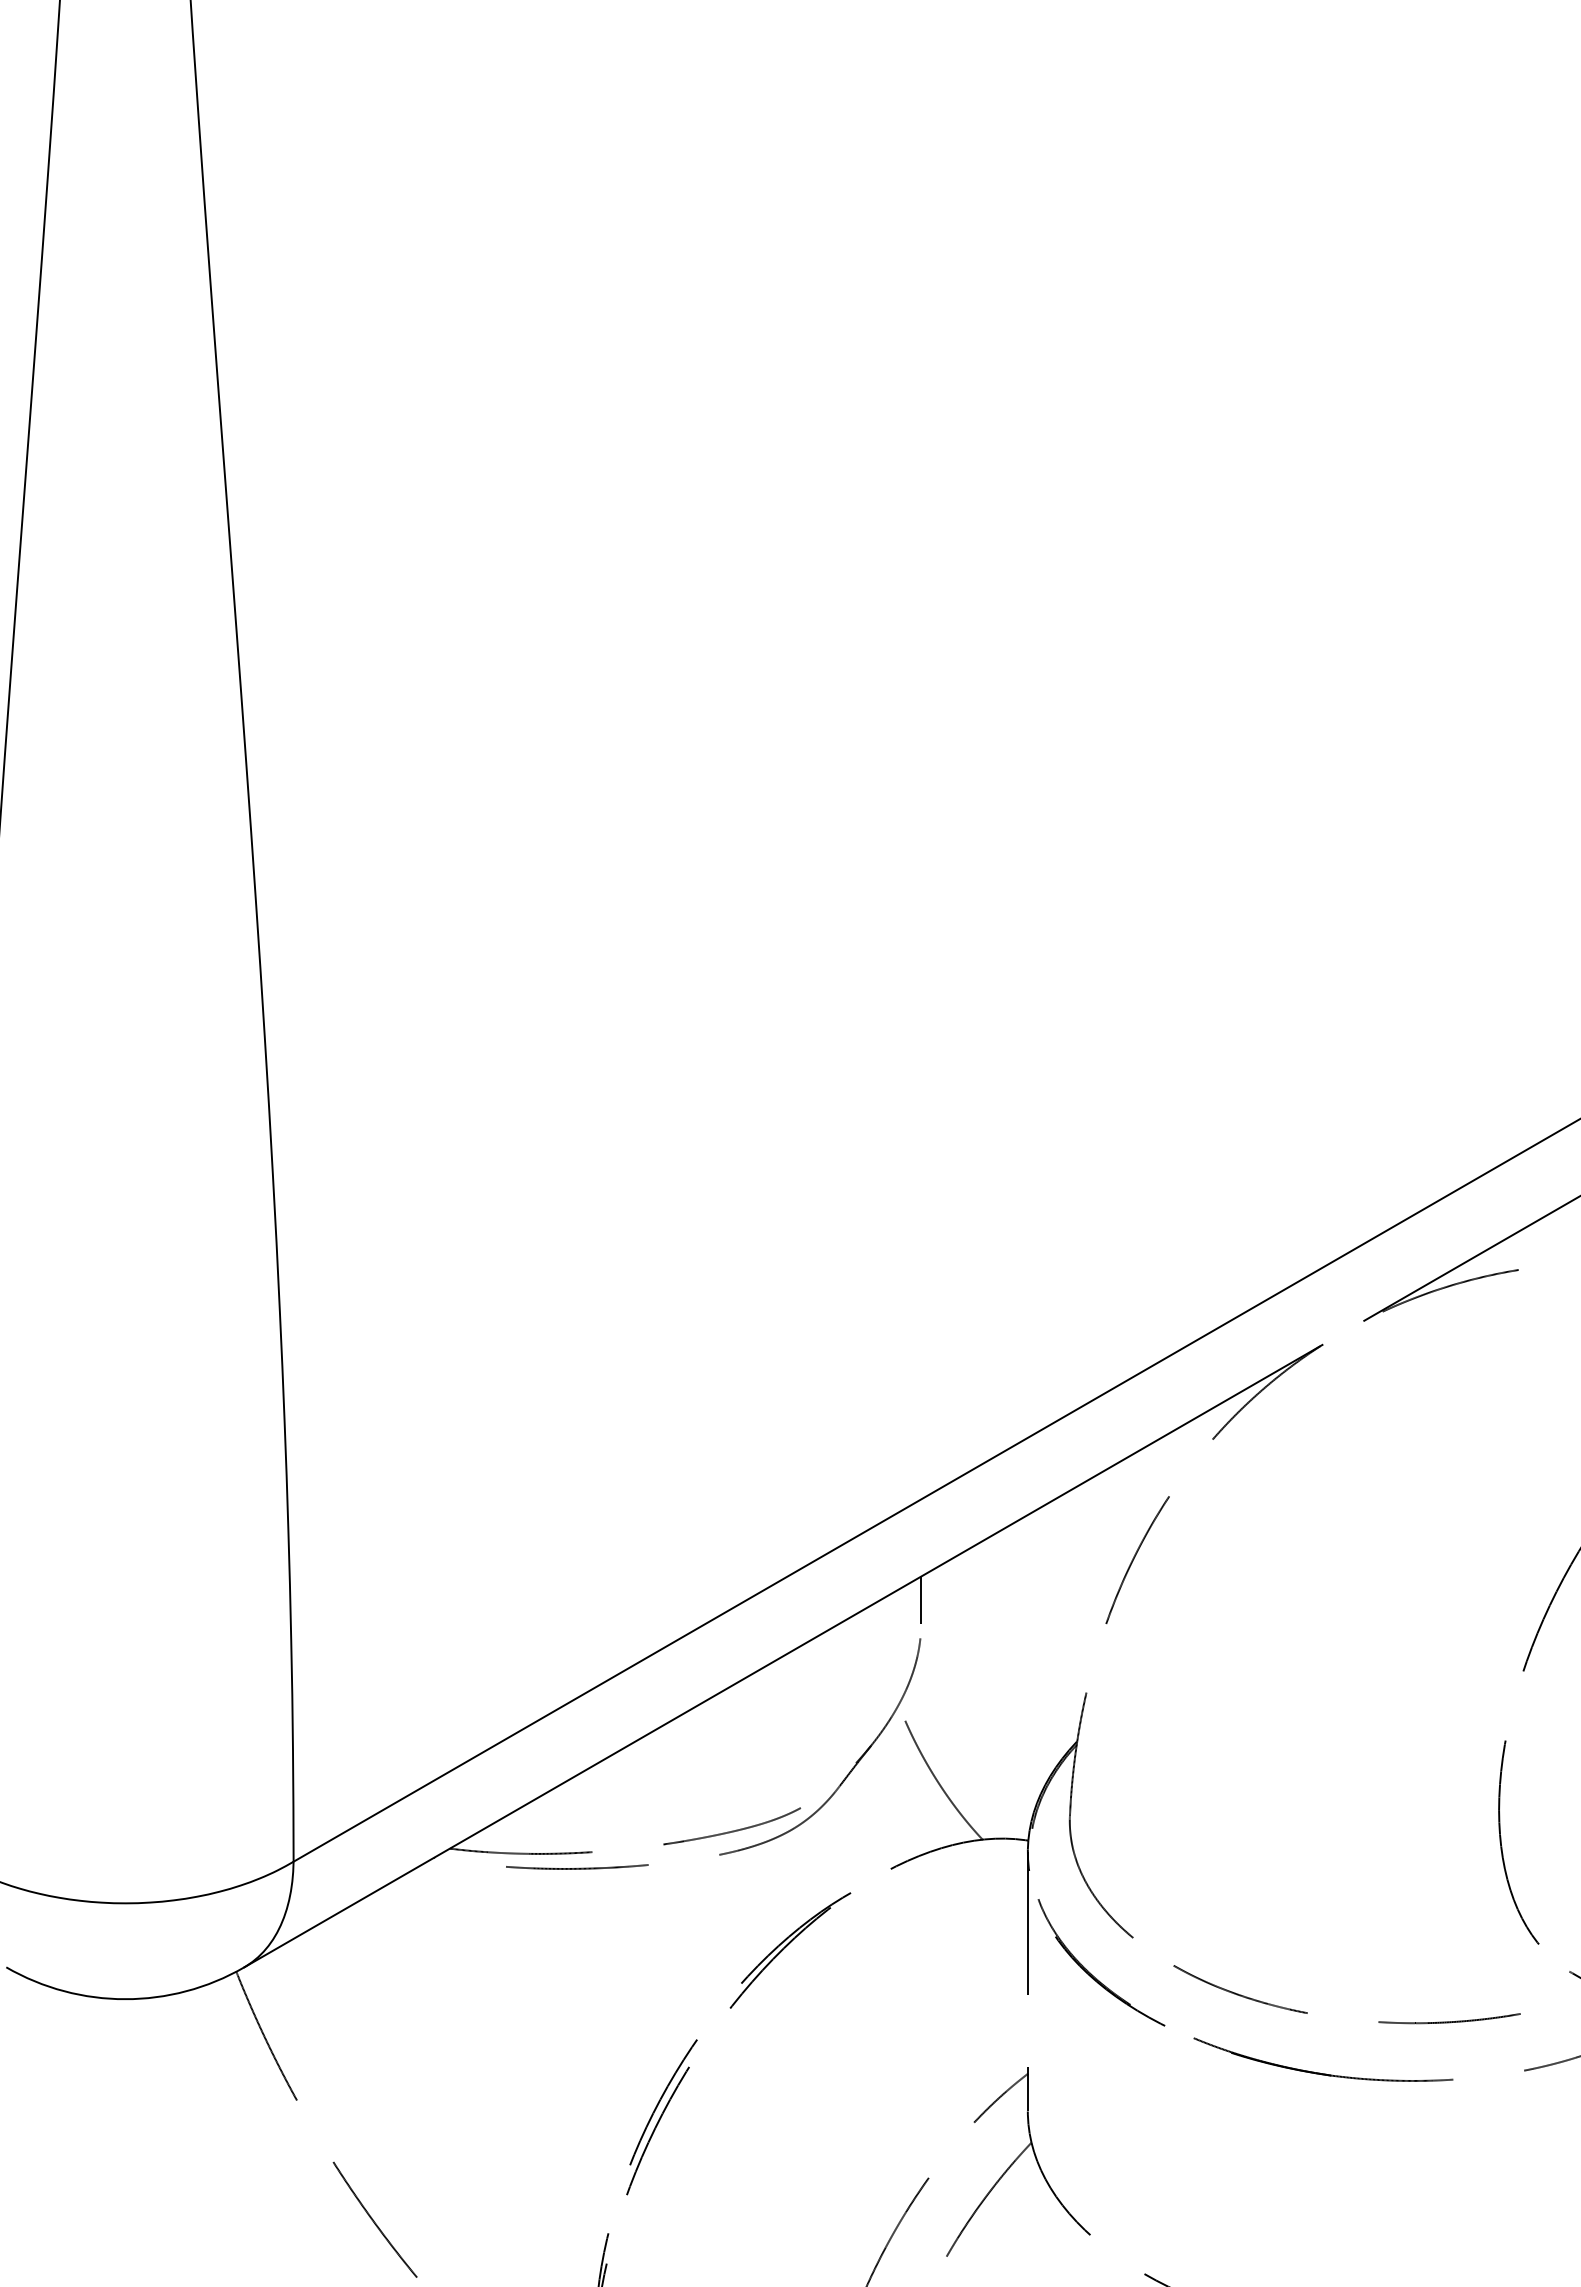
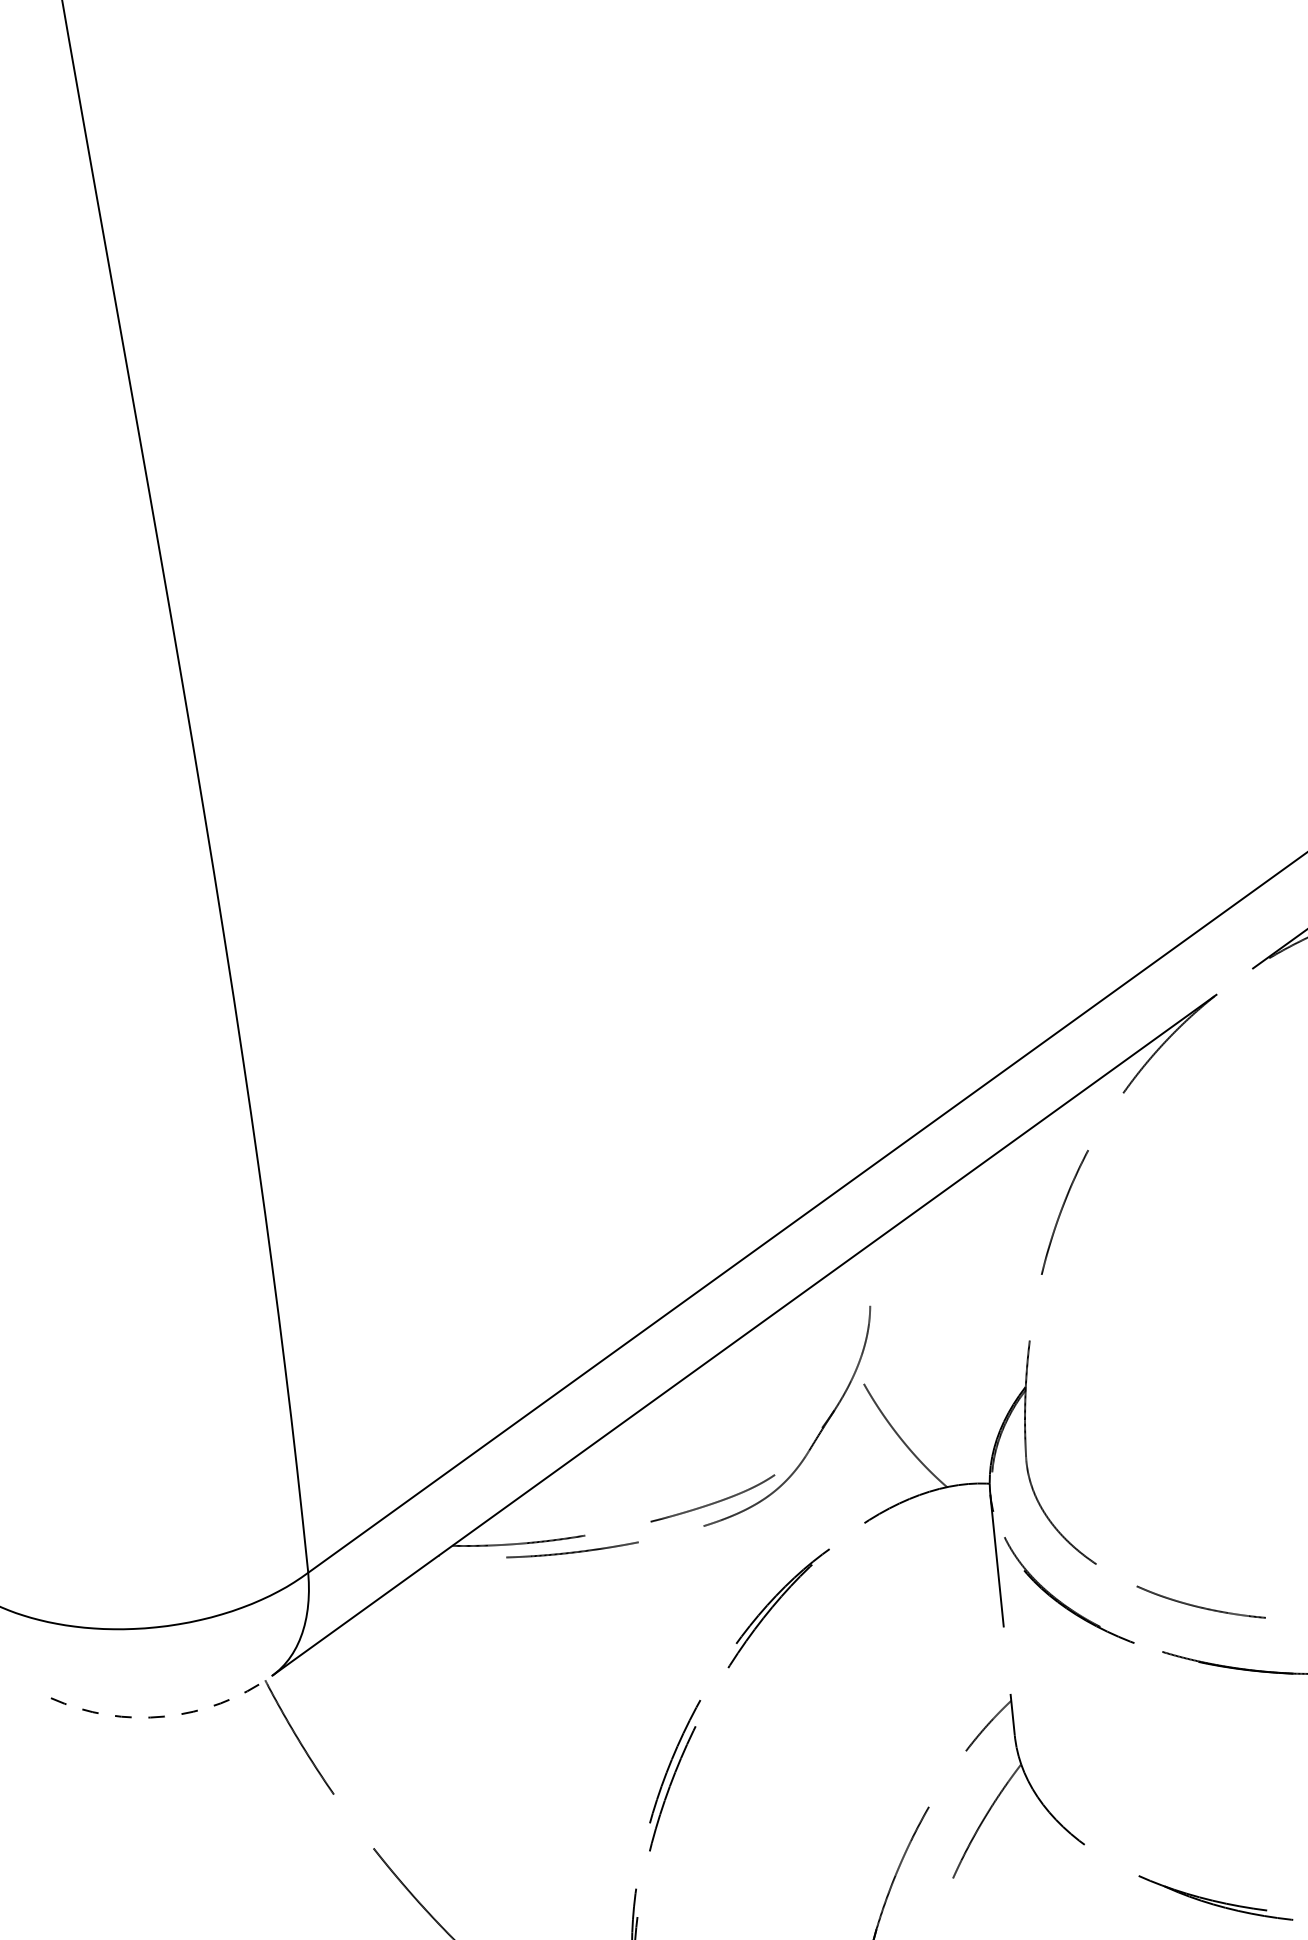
line: (921, 1599) -> (867, 1269), removed
arc: (125, 1999) -> (164, 1716), solid -> dashed

